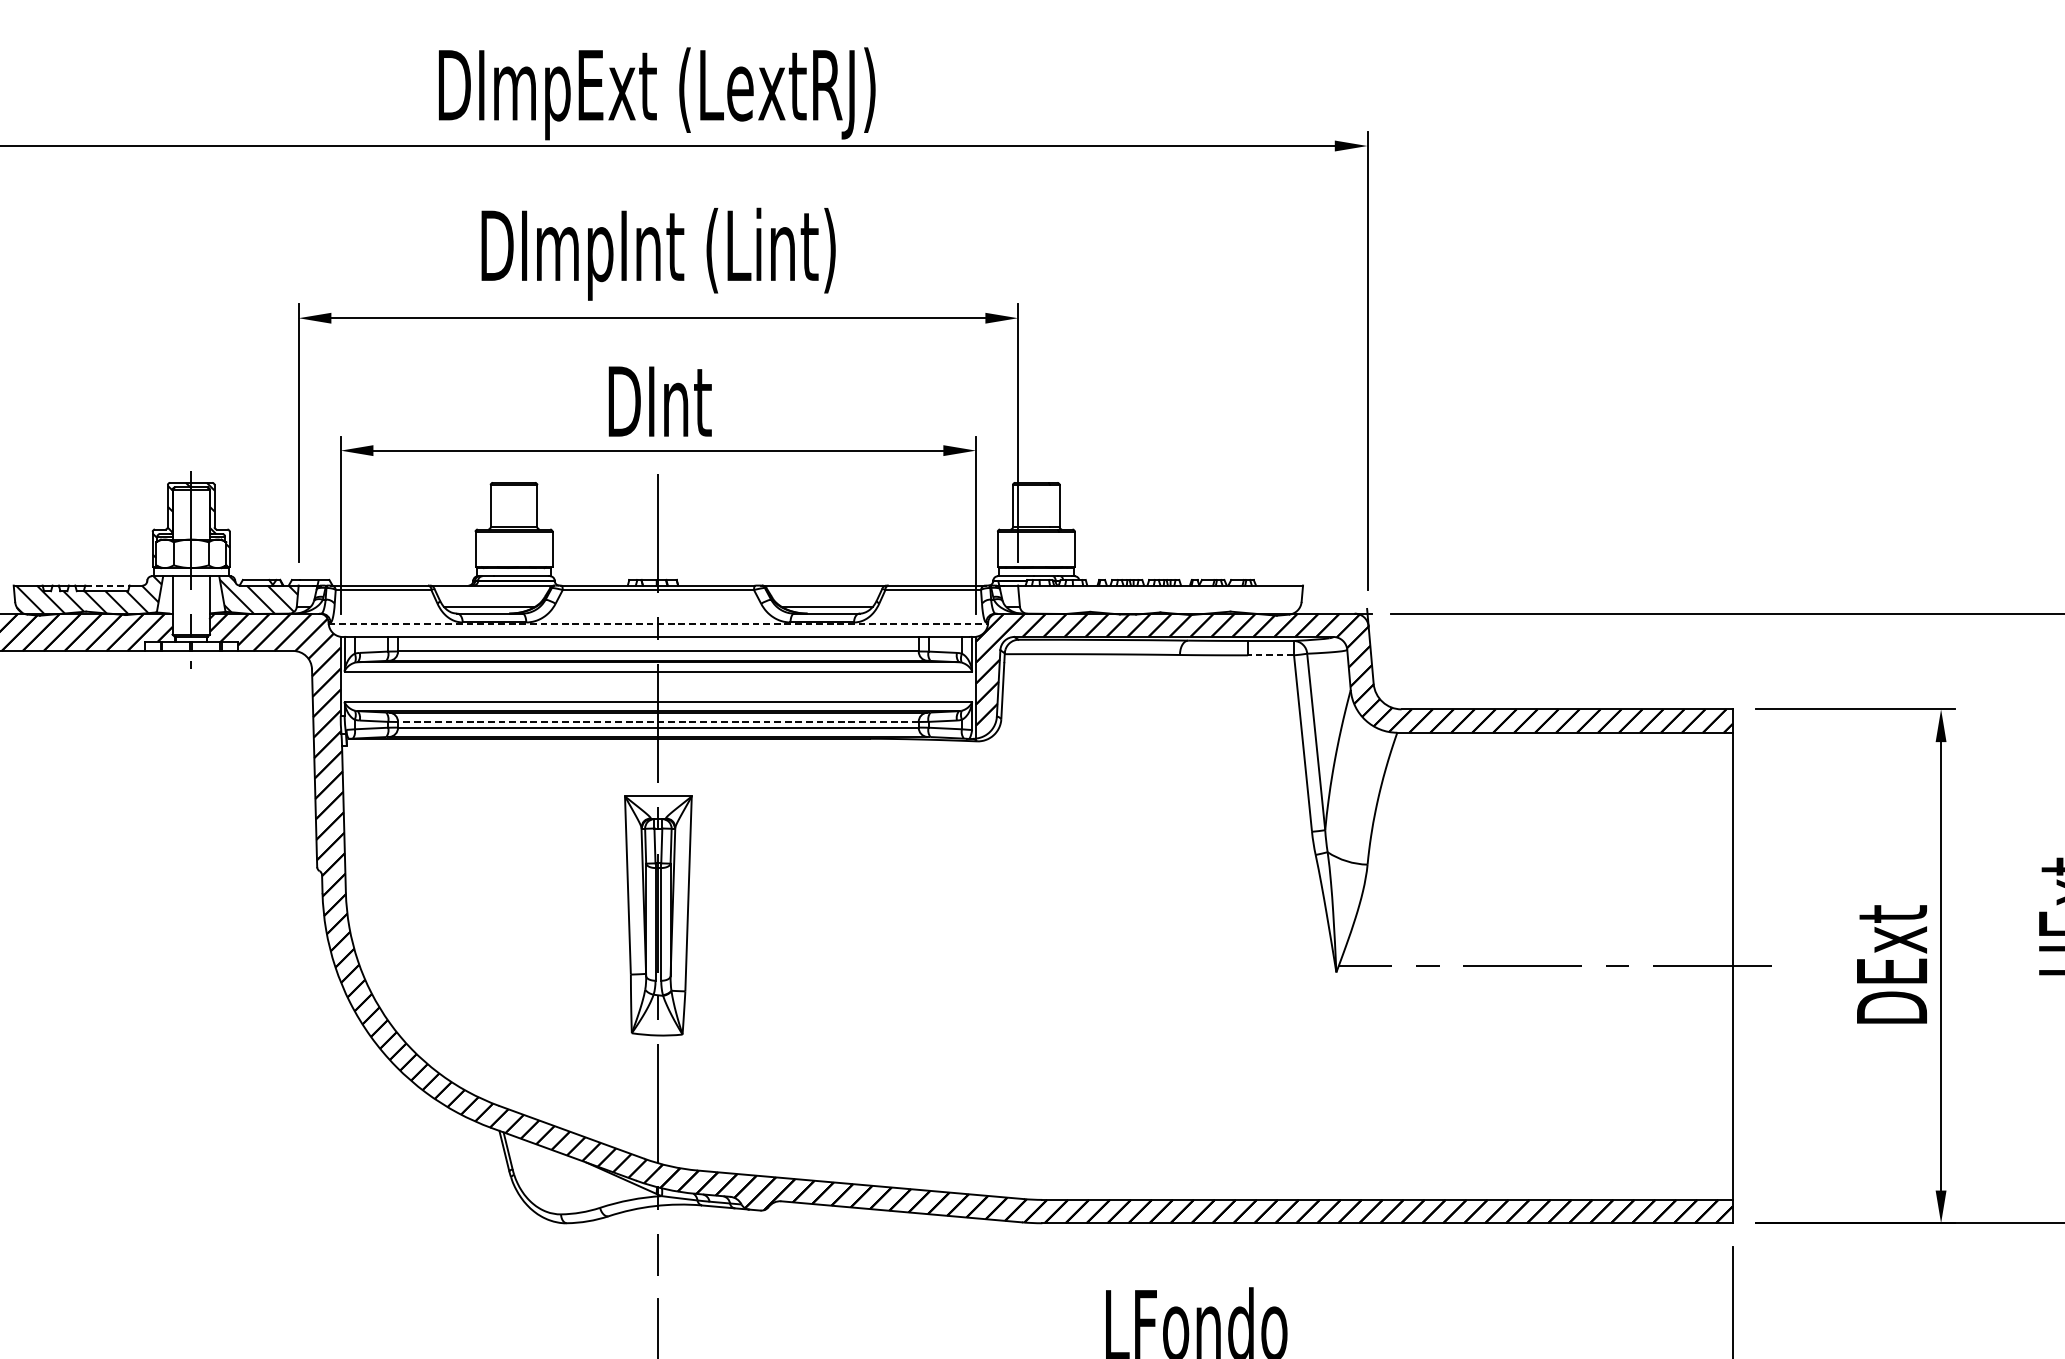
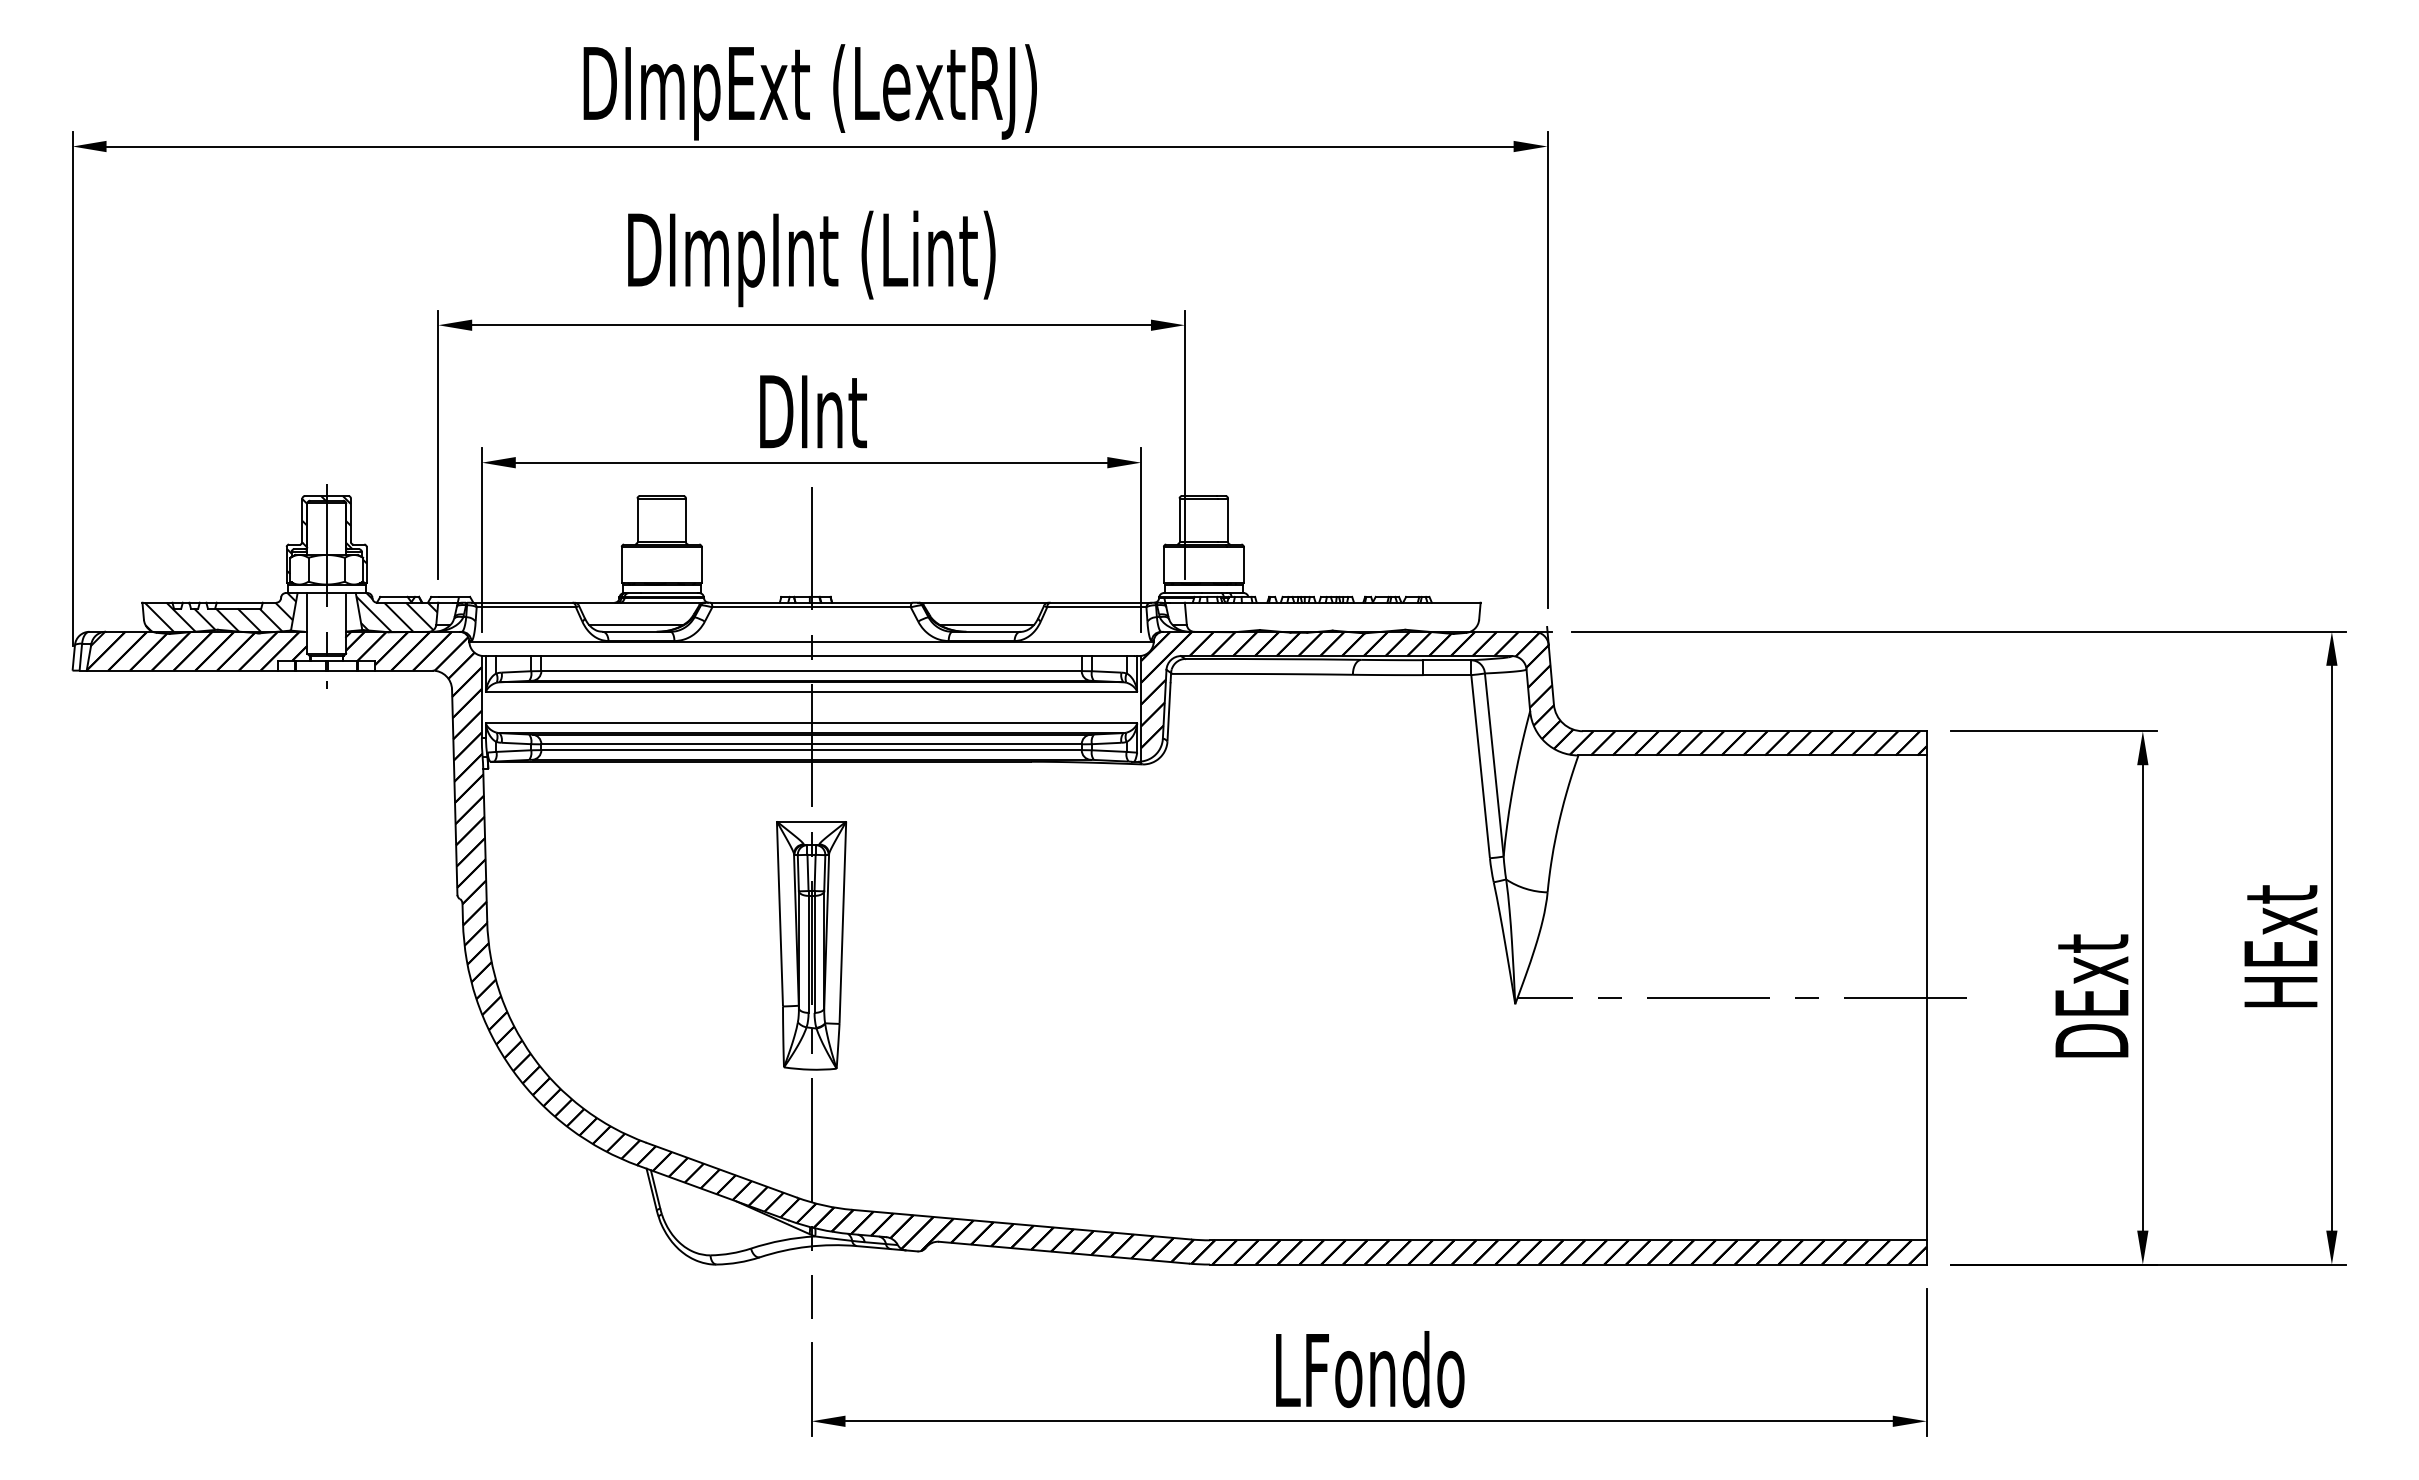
line: (108, 585) -> (240, 602), dashed -> solid
line: (659, 623) -> (812, 642), dashed -> solid
line: (1271, 655) -> (1447, 675), dashed -> solid
line: (658, 722) -> (811, 744), dashed -> solid

